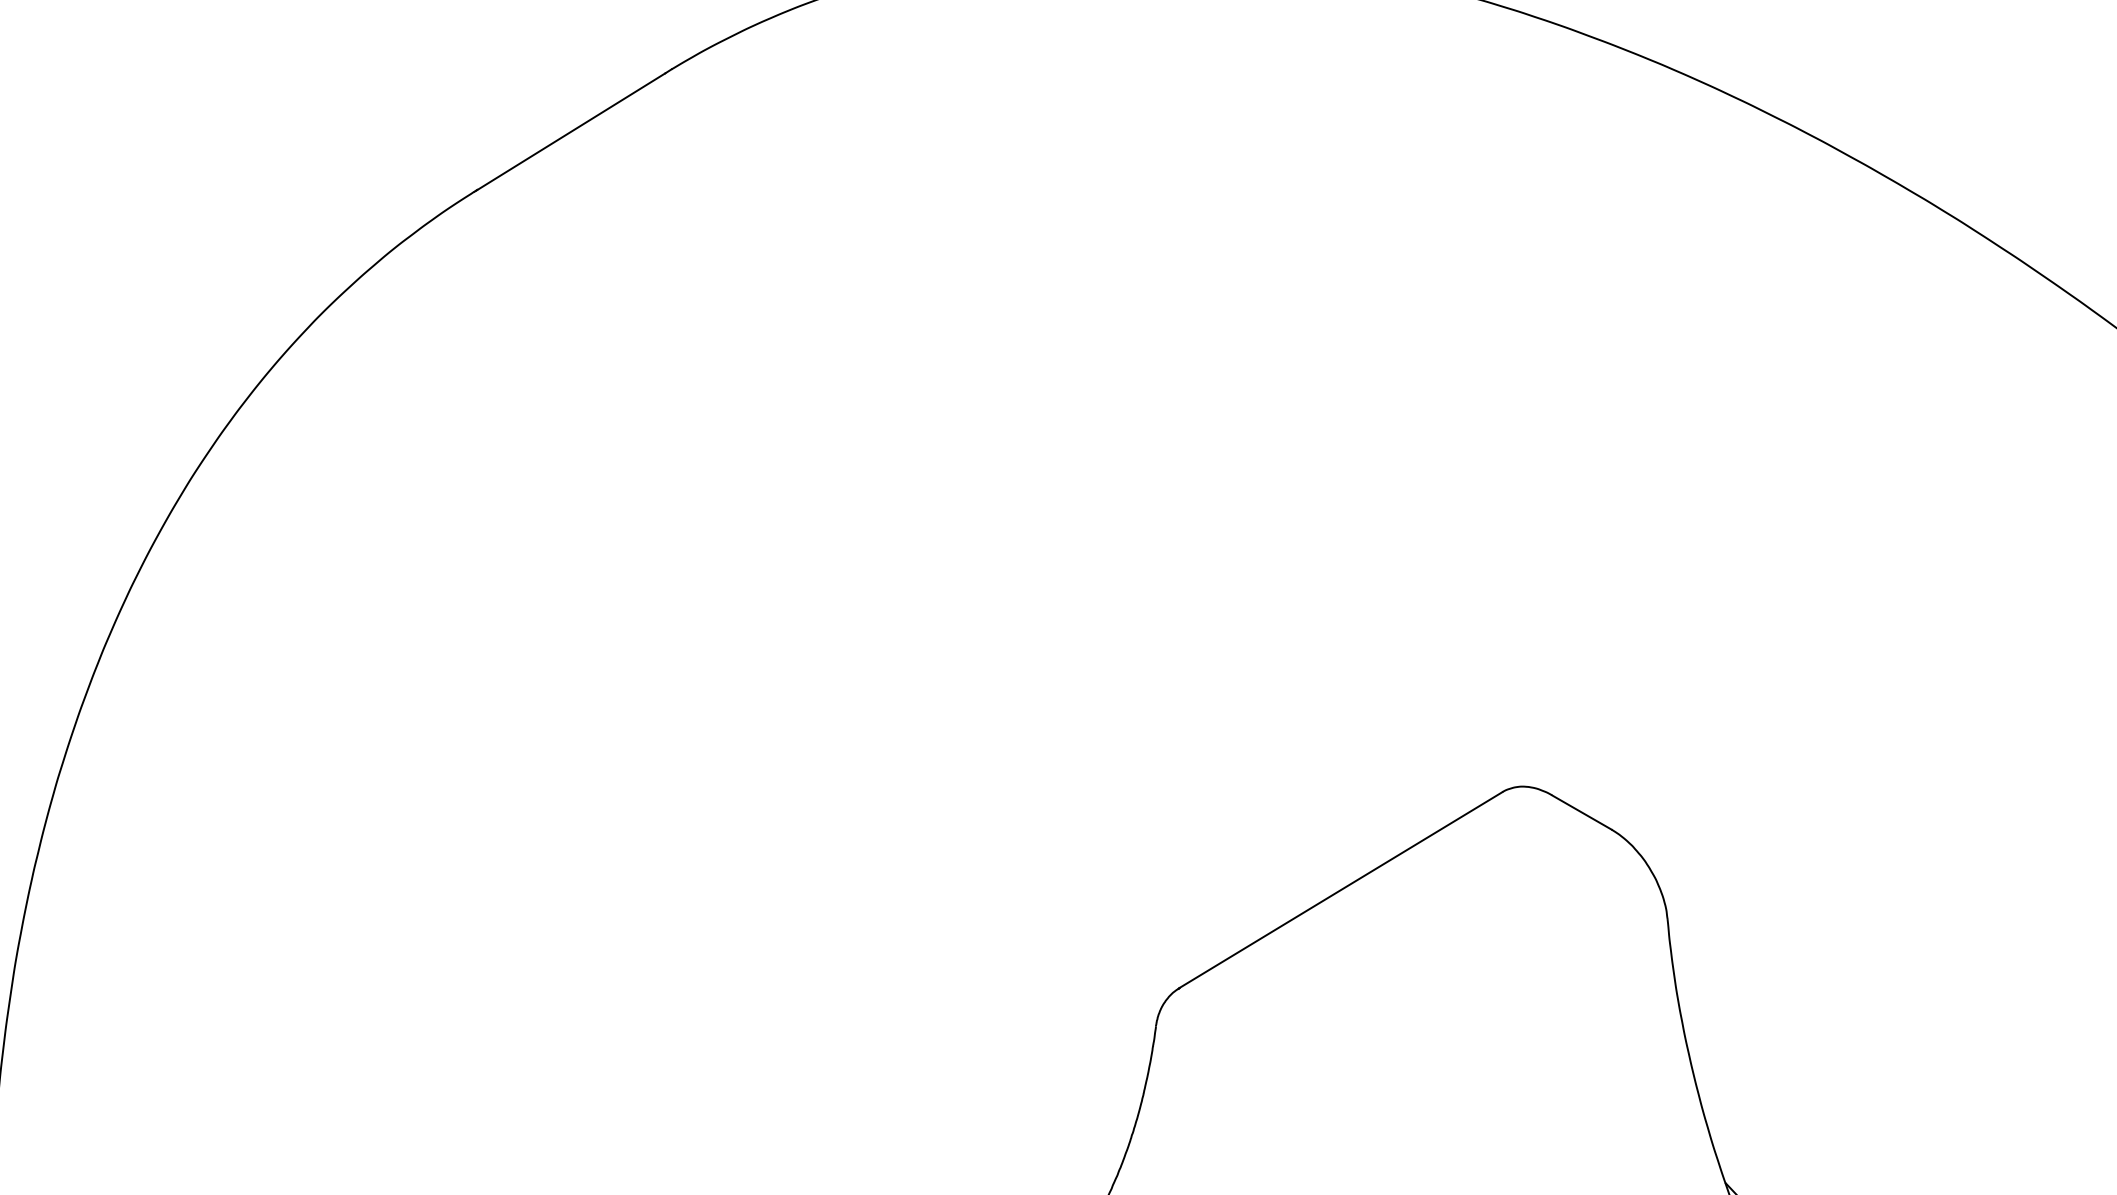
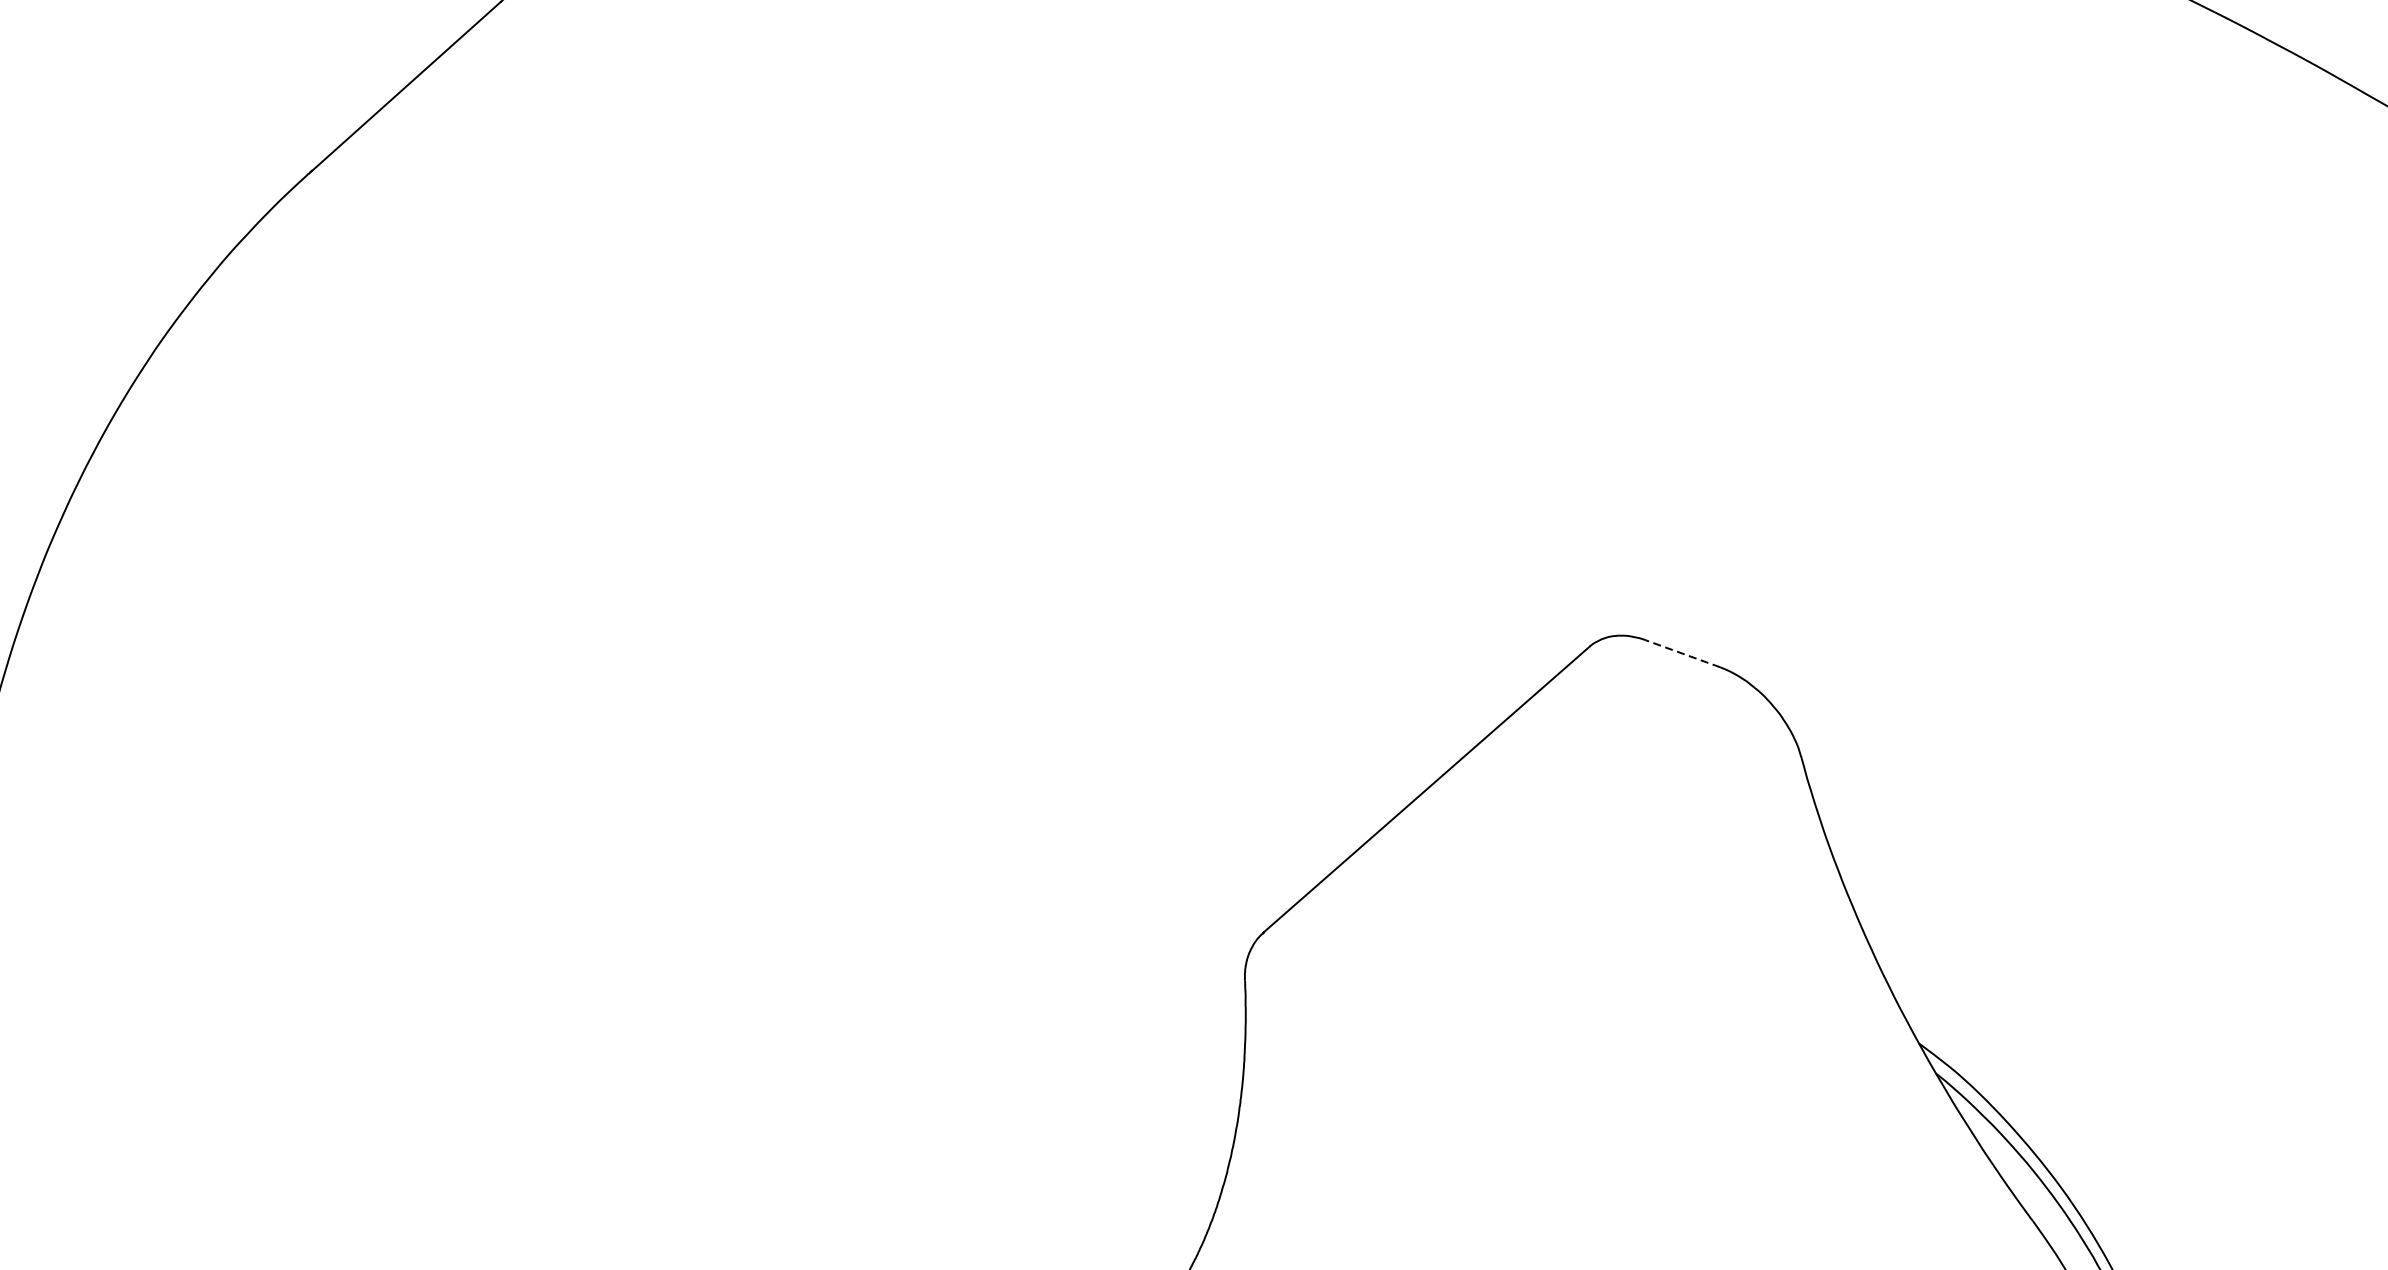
line: (1581, 812) -> (1682, 653), solid -> dashed

